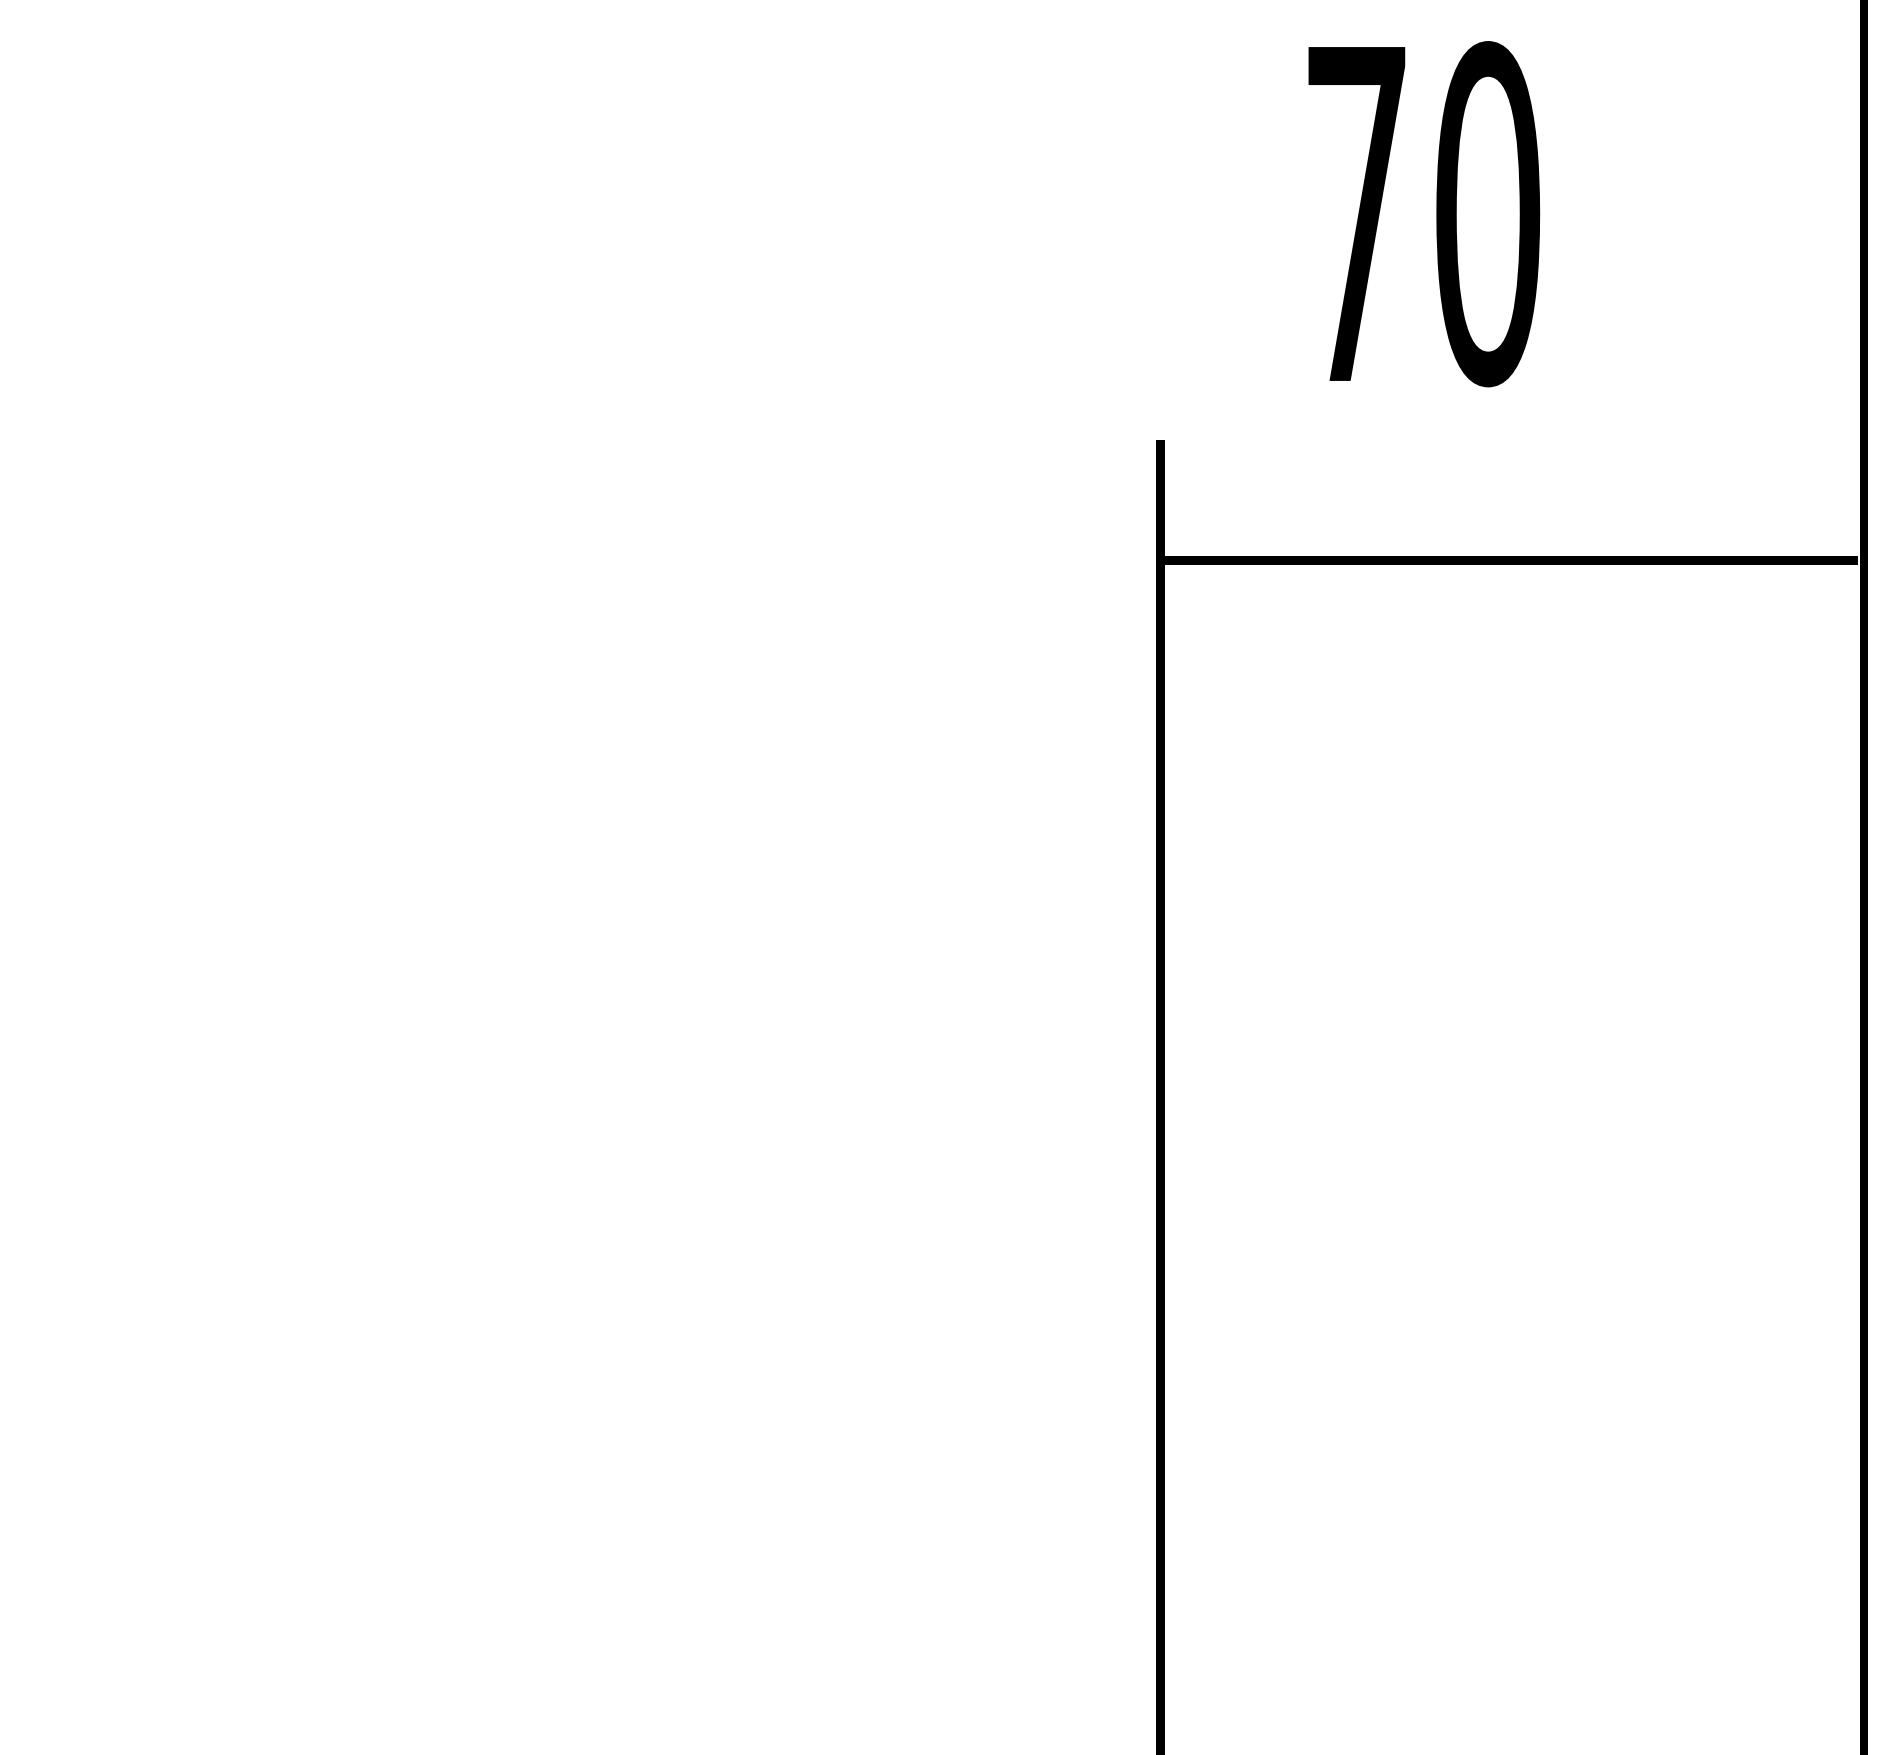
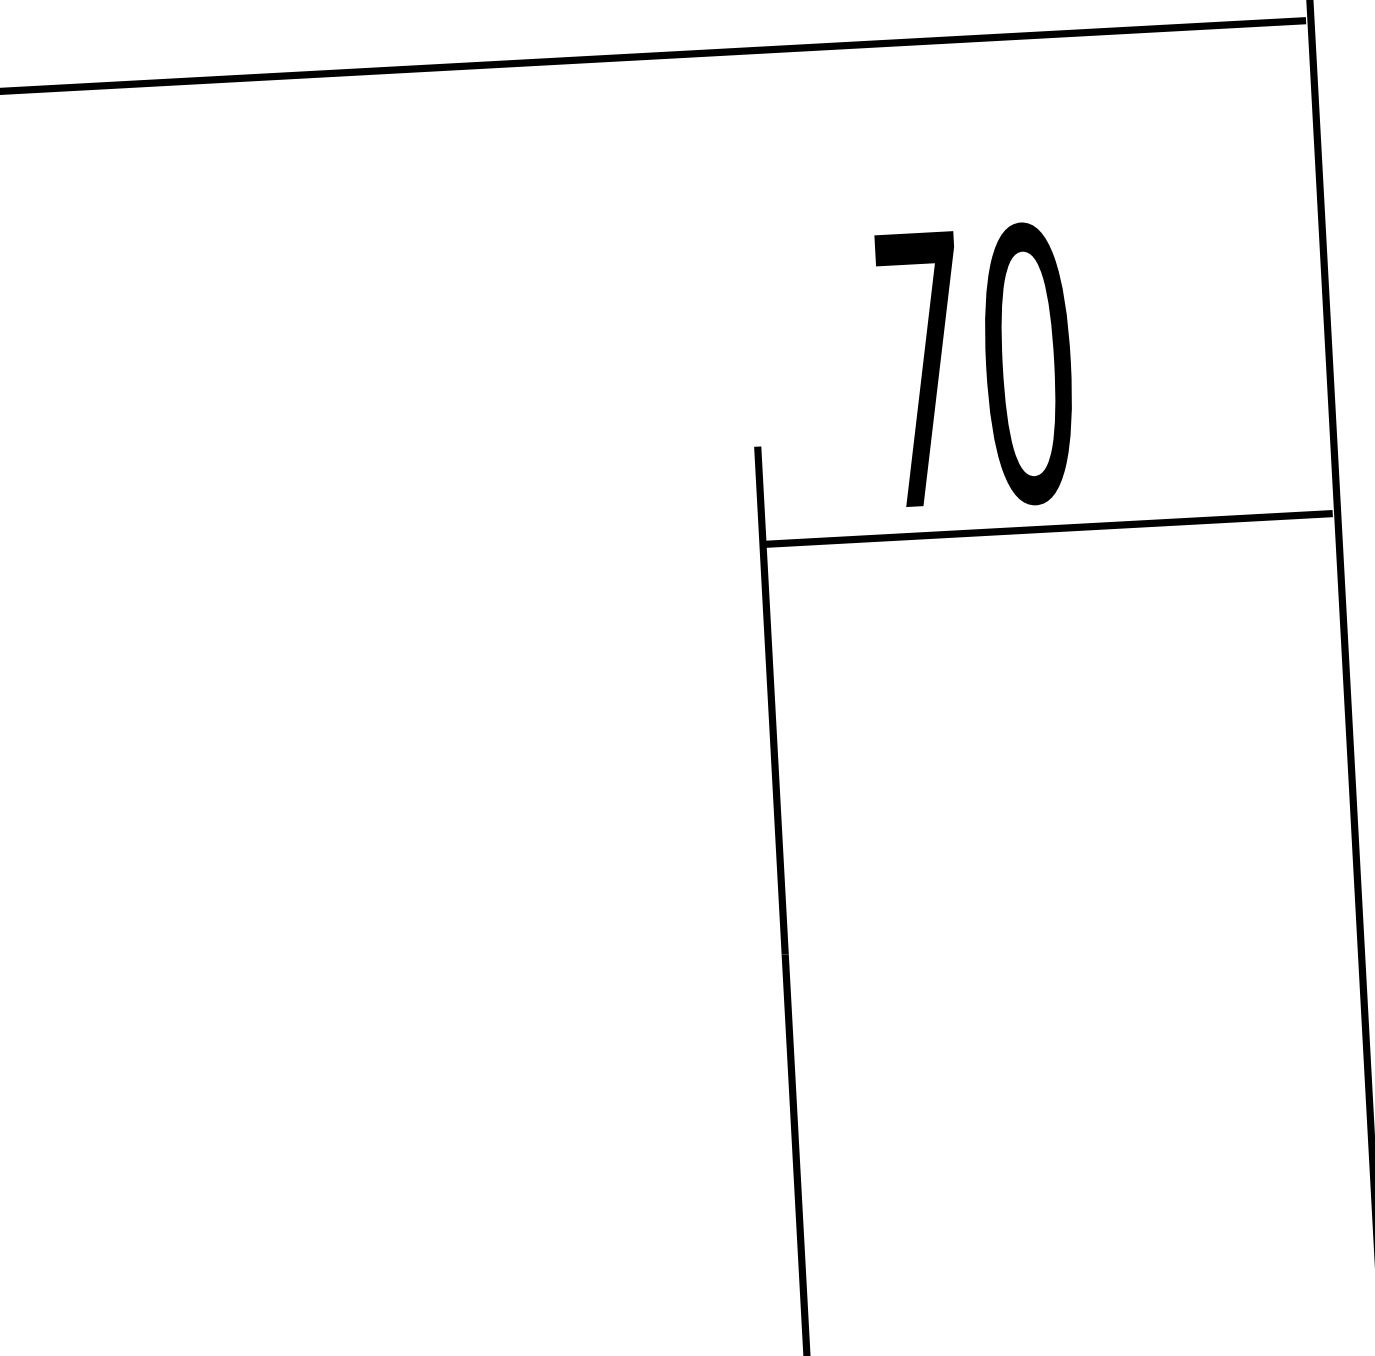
text: (1424, 214) -> (976, 366), moved

